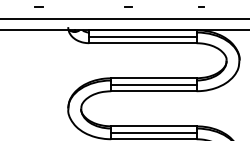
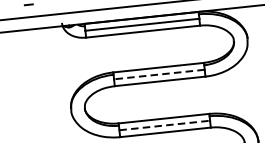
line: (153, 84) -> (158, 74), solid -> dashed
line: (153, 132) -> (164, 125), solid -> dashed

